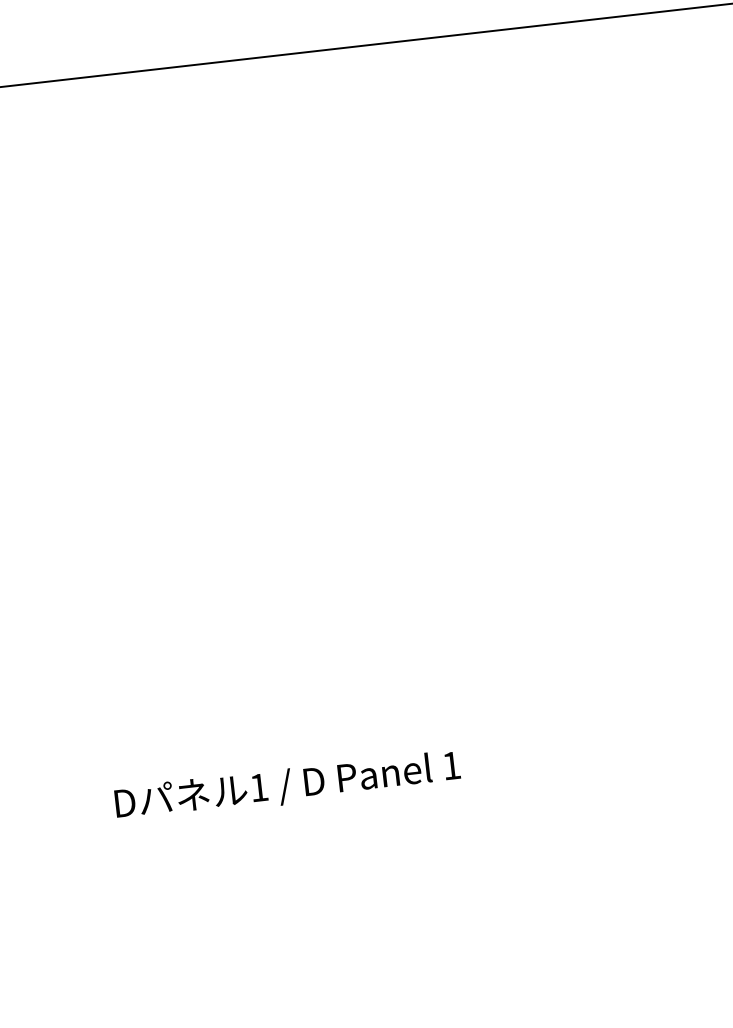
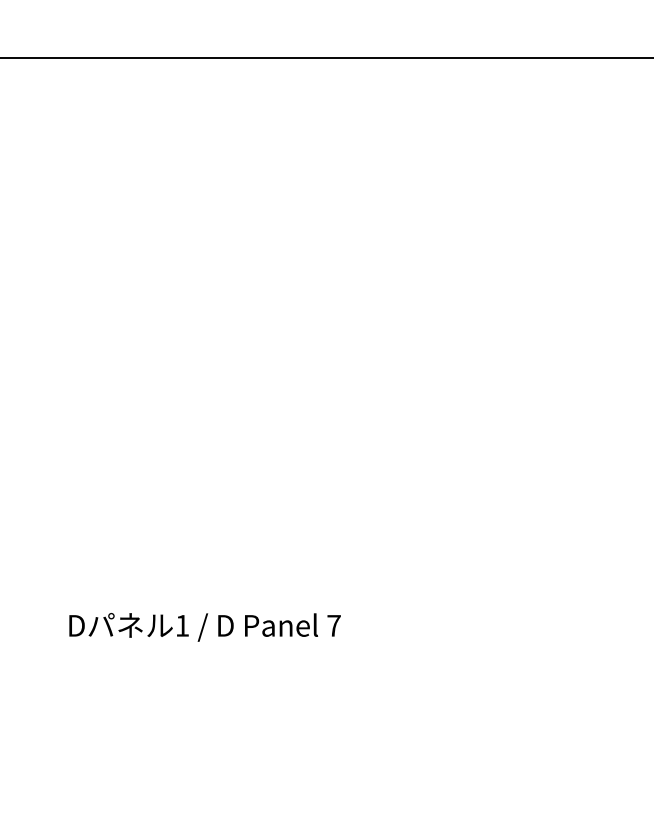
text: (450, 765) -> (333, 625), 1 -> 7

